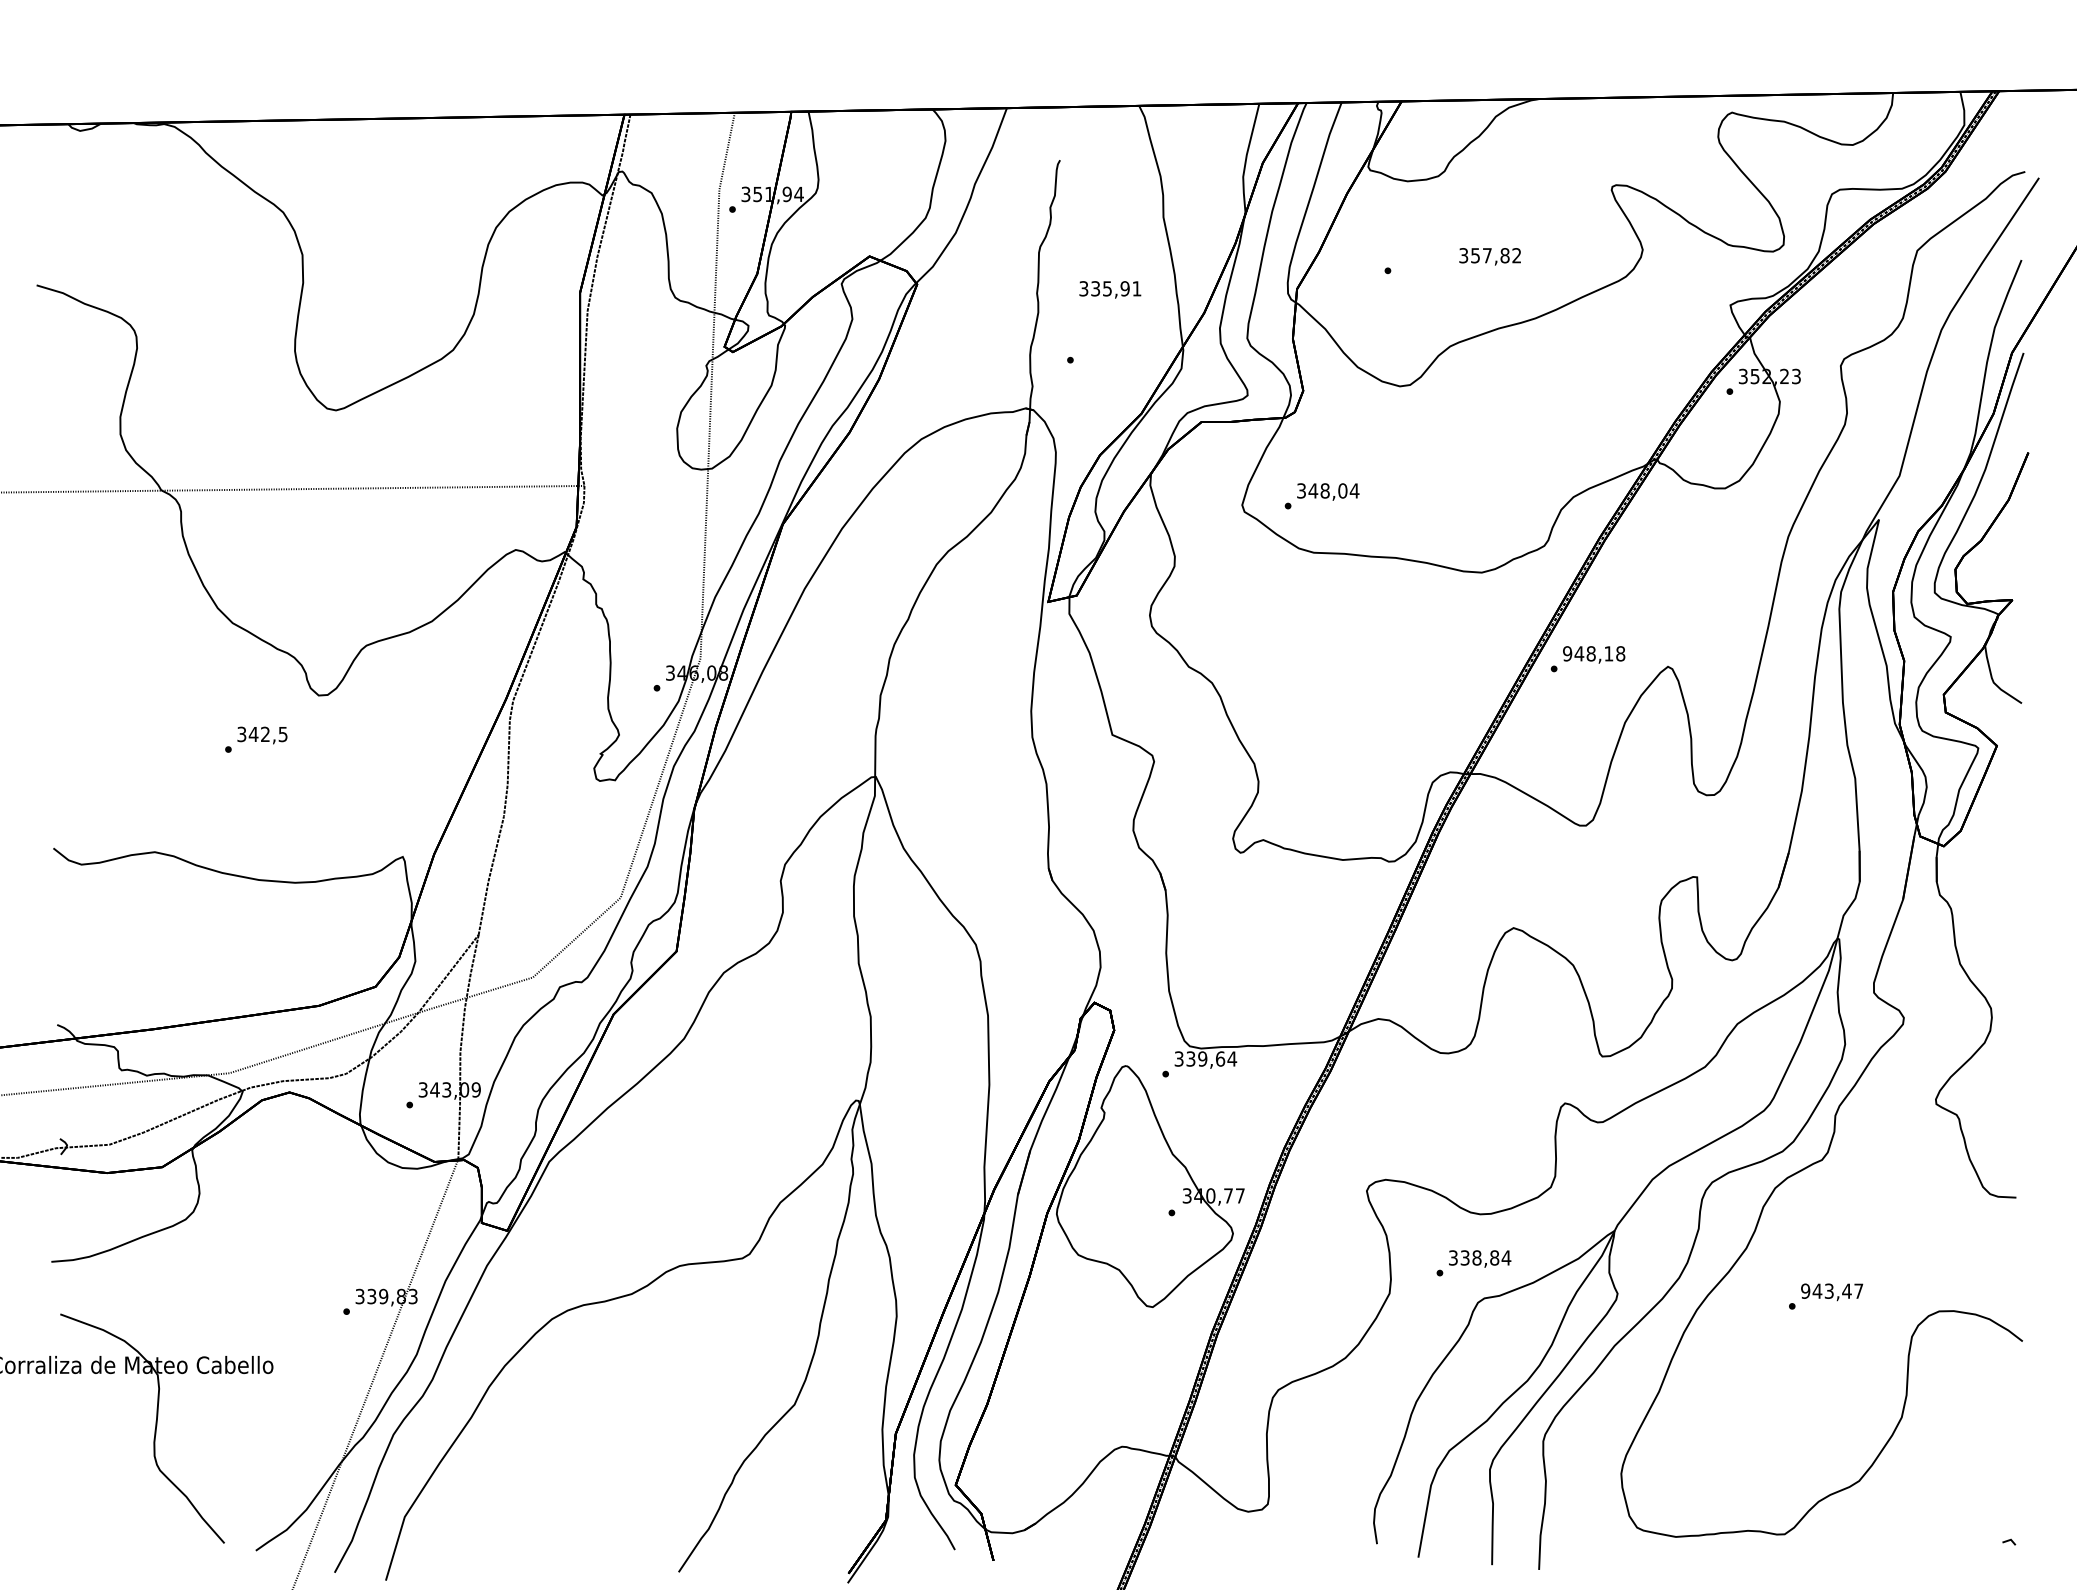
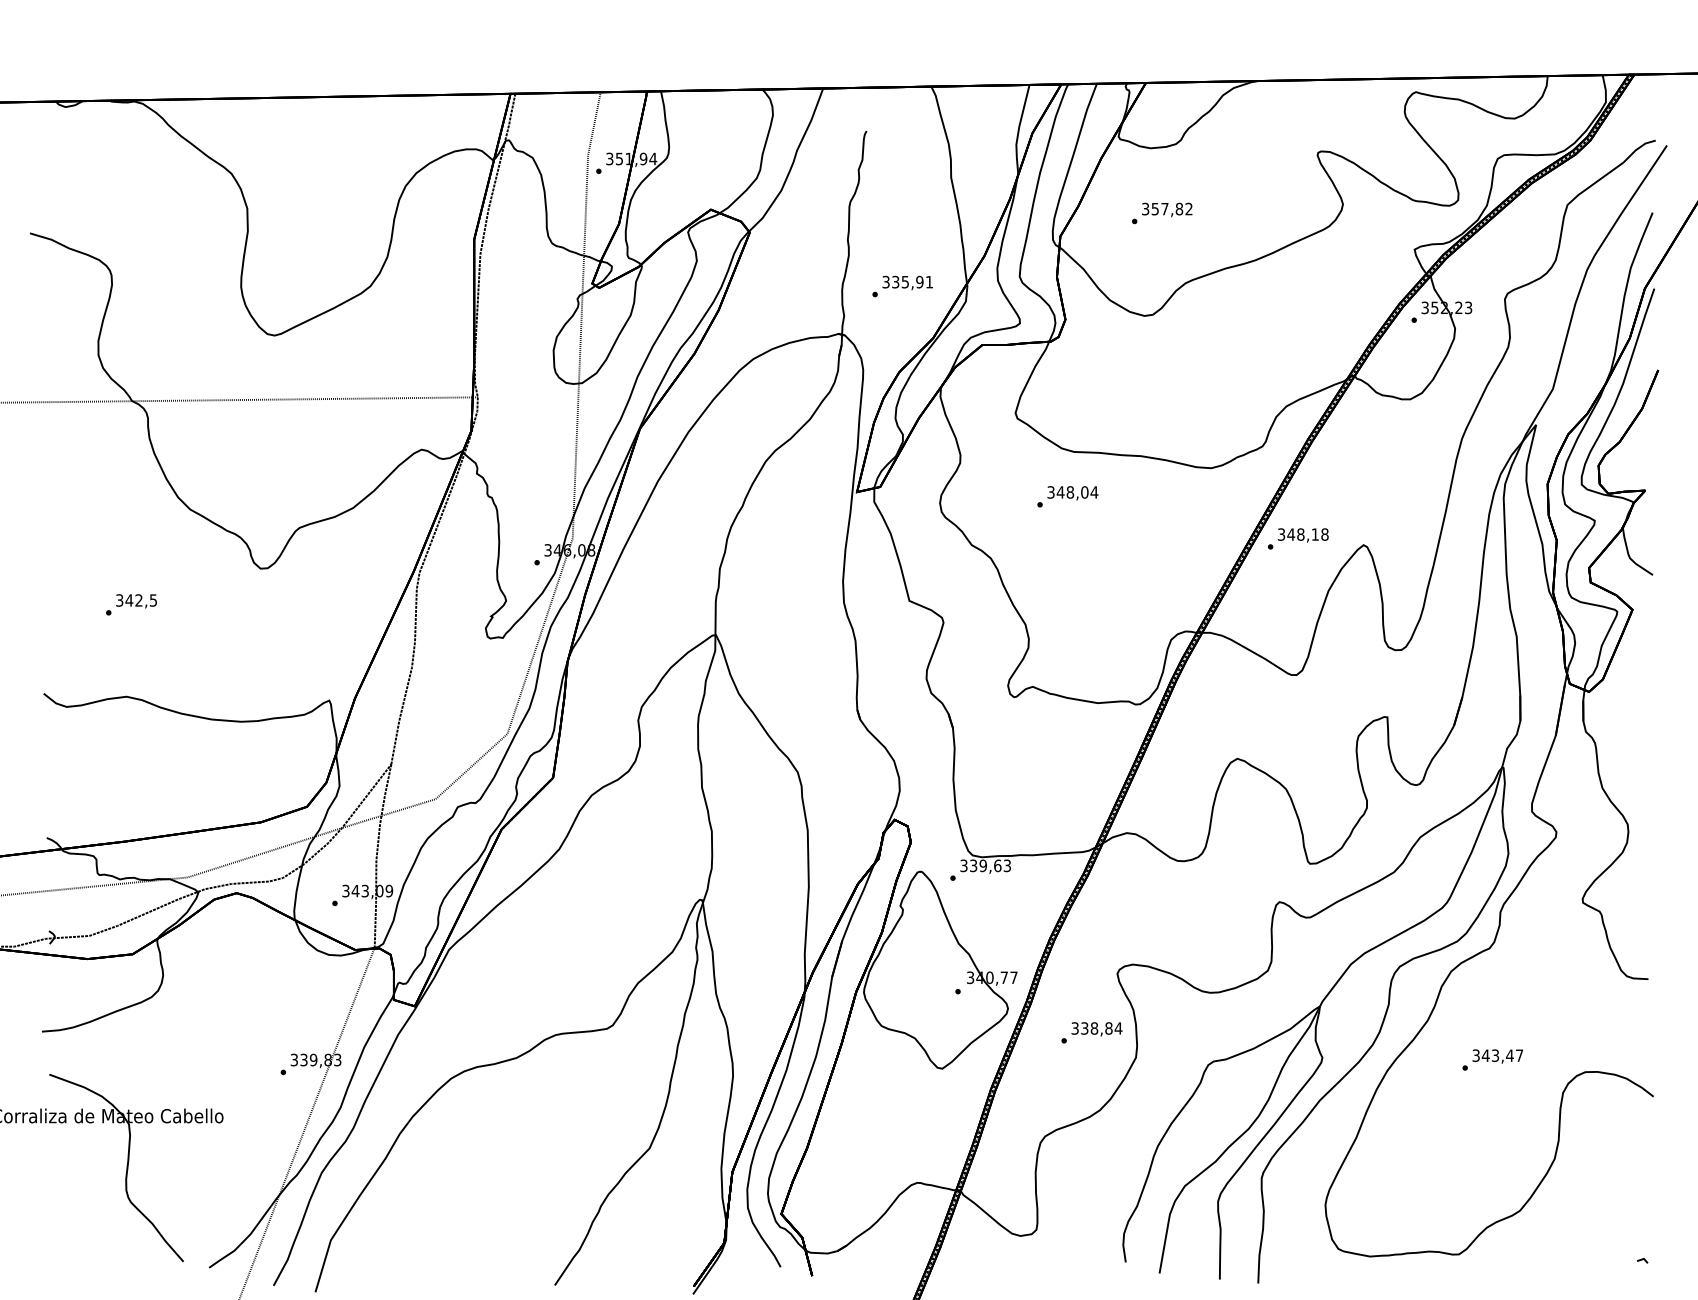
text: (1490, 256) -> (1167, 209), moved
text: (1110, 289) -> (907, 282), moved
text: (1321, 495) -> (1067, 496), moved
text: (1567, 653) -> (1281, 534), 948,18 -> 348,18
text: (256, 739) -> (131, 604), moved
text: (1232, 1058) -> (1007, 865), 339,64 -> 339,63
text: (1473, 1262) -> (1091, 1032), moved
text: (1804, 1291) -> (1475, 1055), 943,47 -> 343,47

